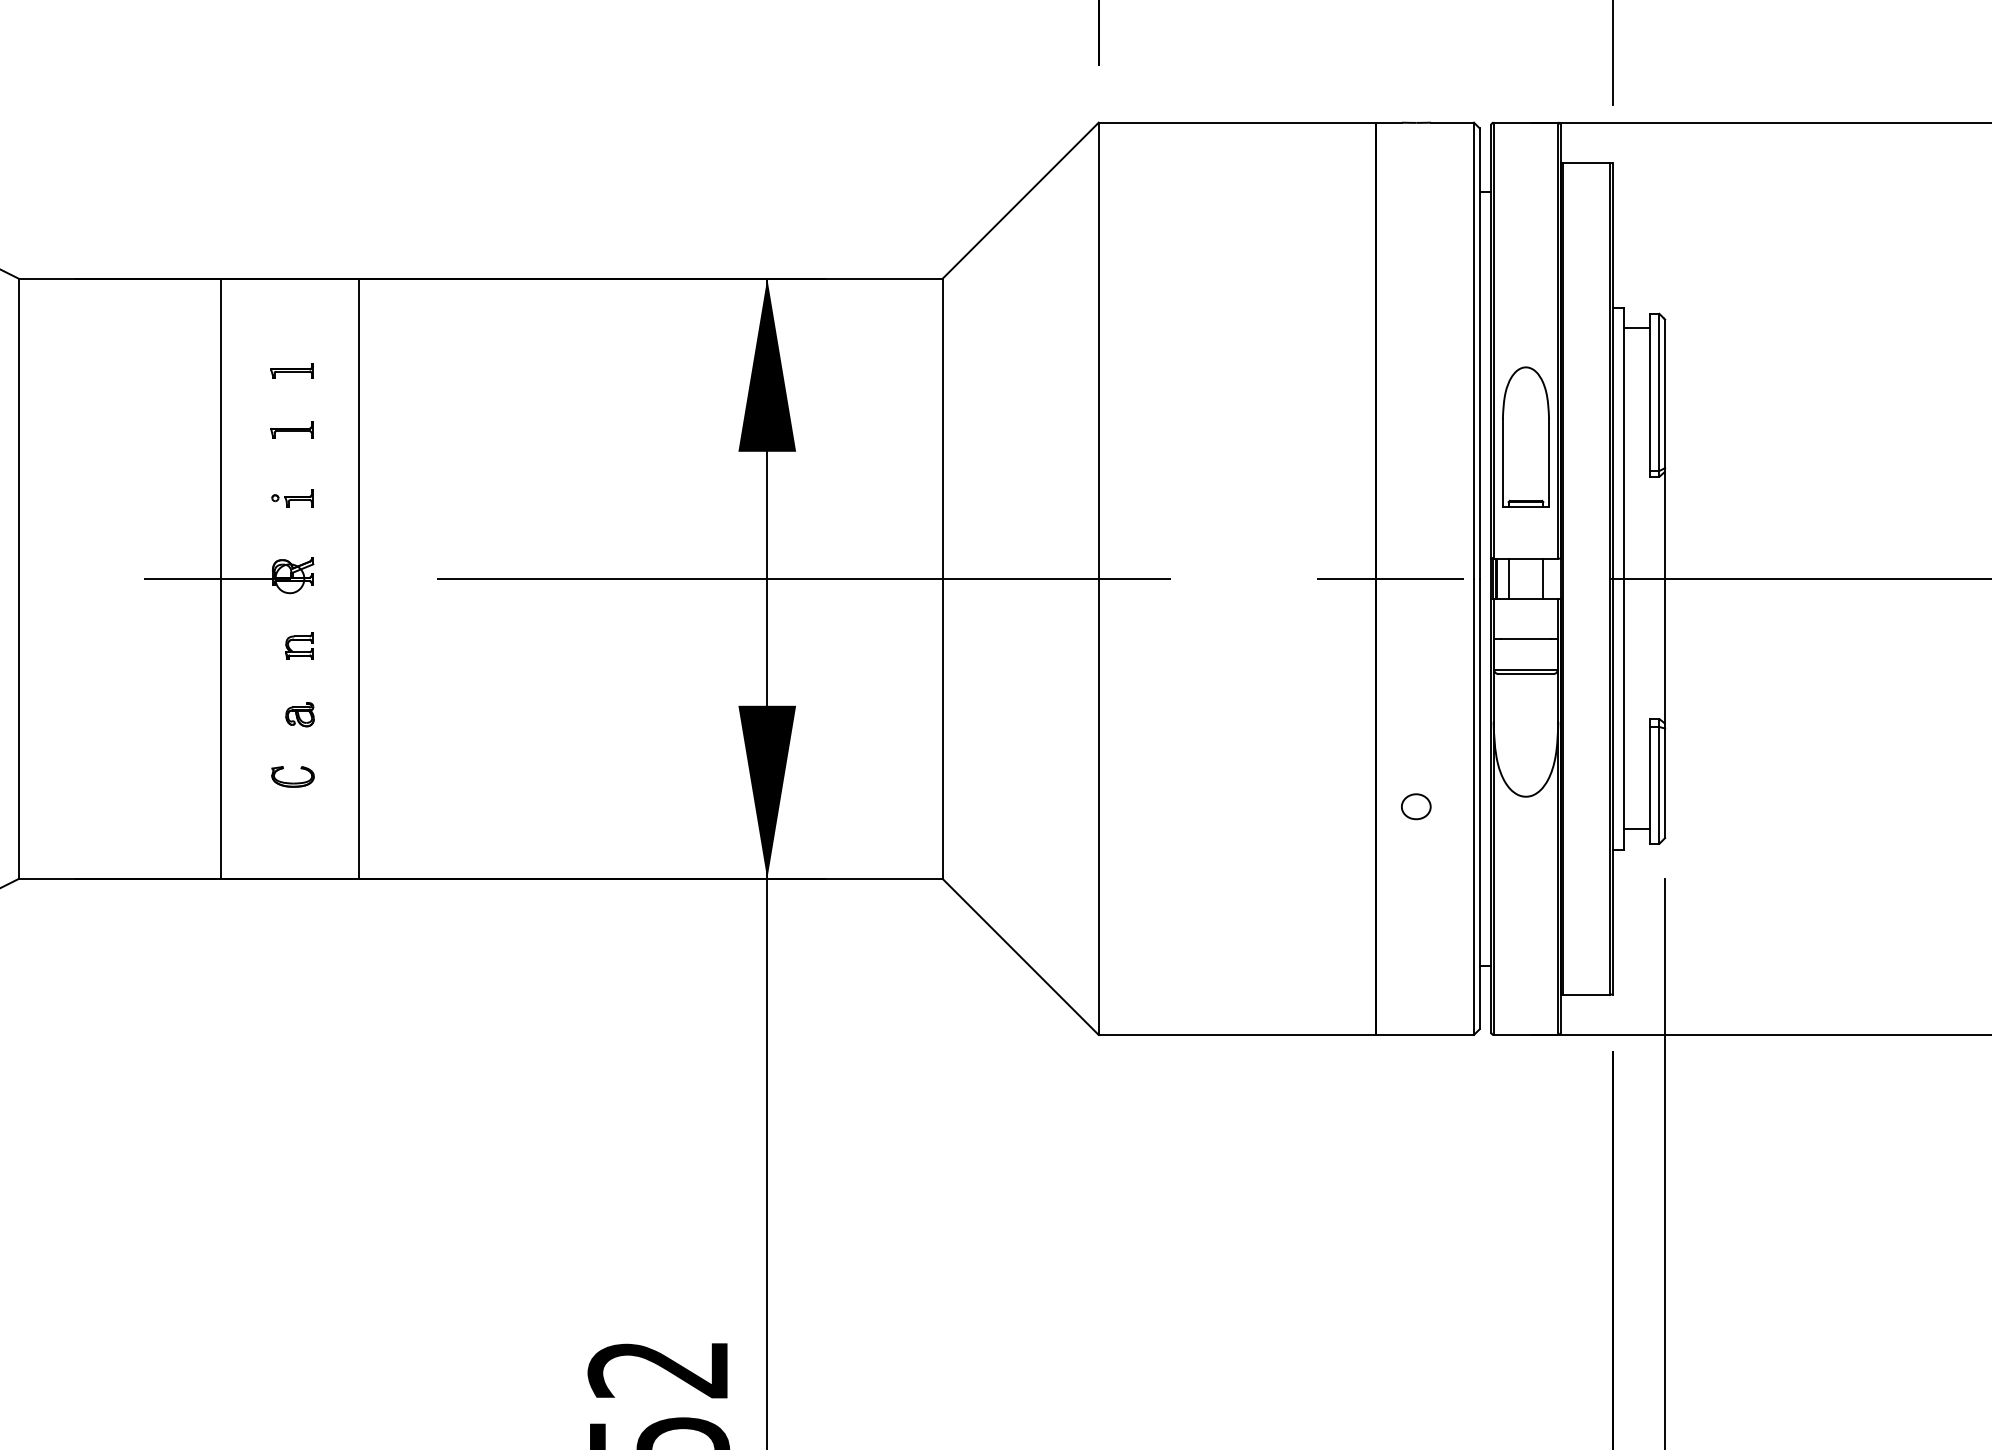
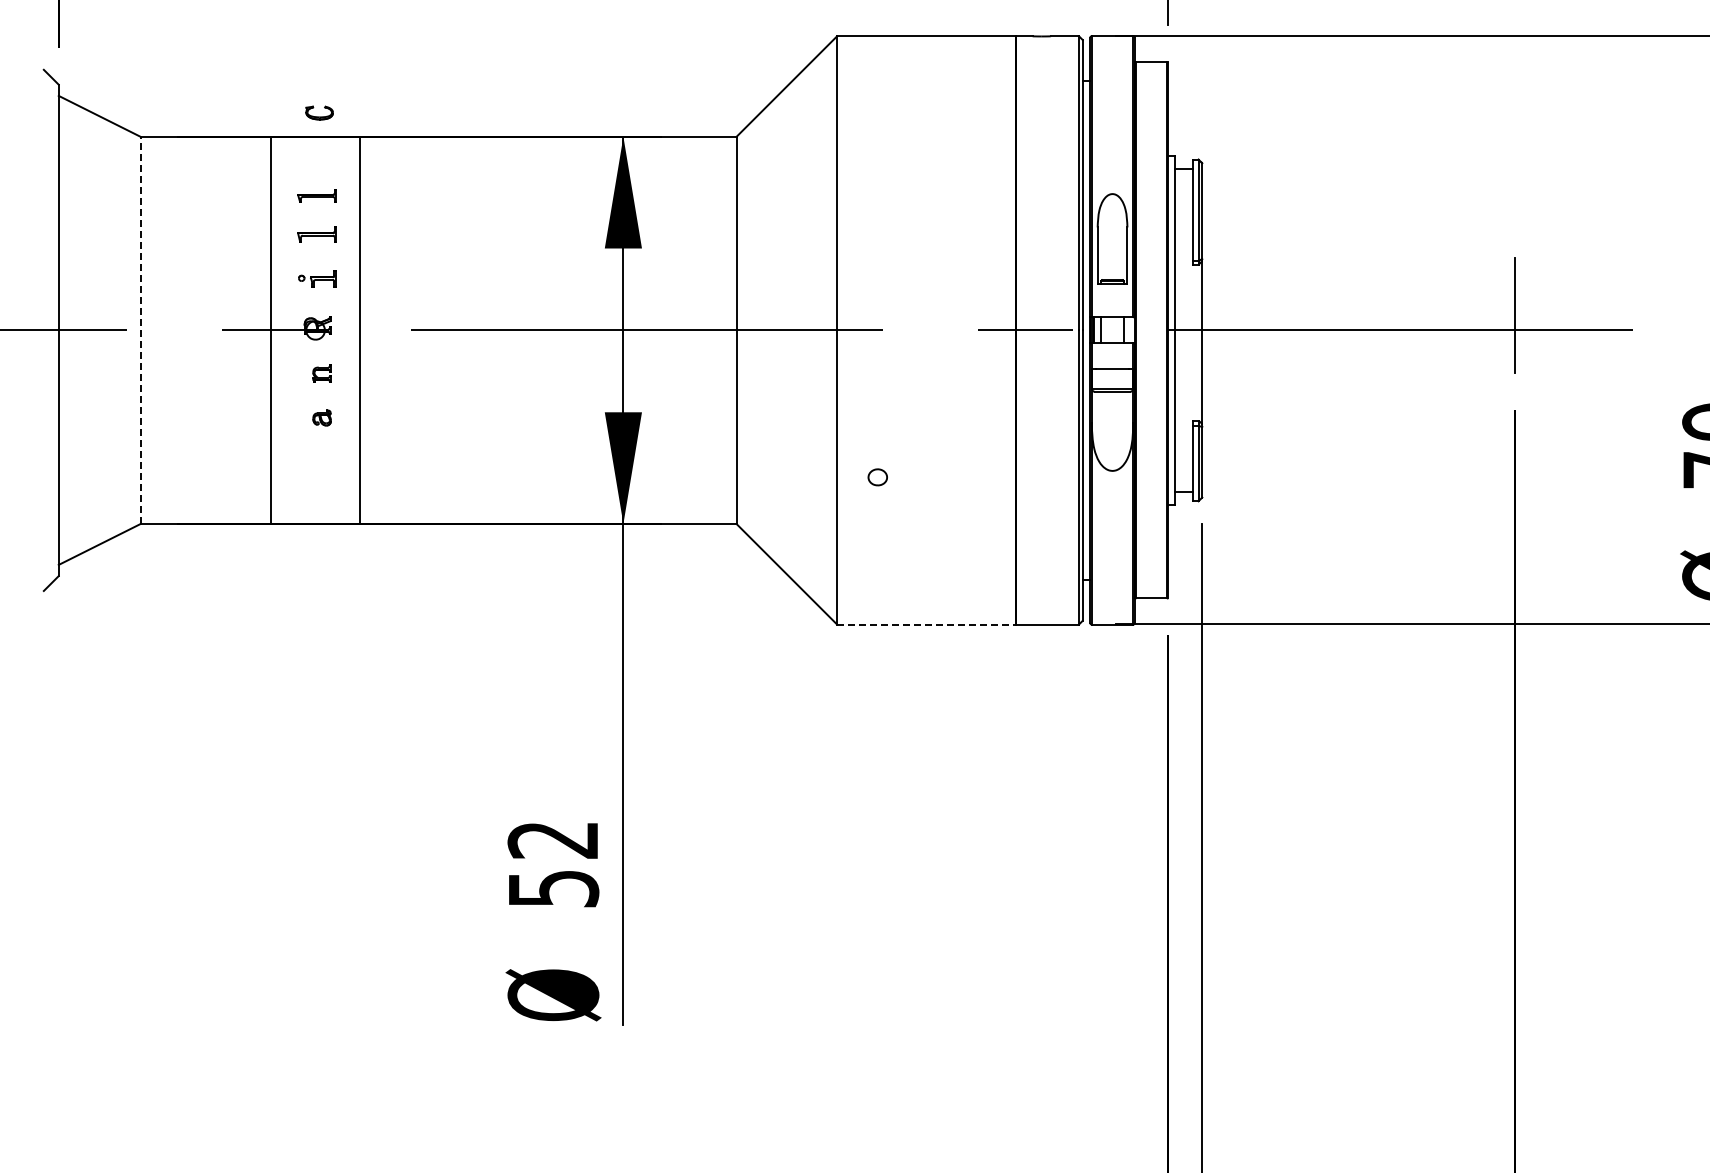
part: (291, 371) -> (316, 196), size x1.4
part: (291, 430) -> (316, 234), size x1.4
part: (292, 498) -> (317, 278), size x1.4
line: (18, 578) -> (140, 330), solid -> dashed
part: (292, 775) -> (319, 112), moved
part: (1415, 806) -> (877, 477), moved
line: (1237, 1034) -> (926, 624), solid -> dashed

